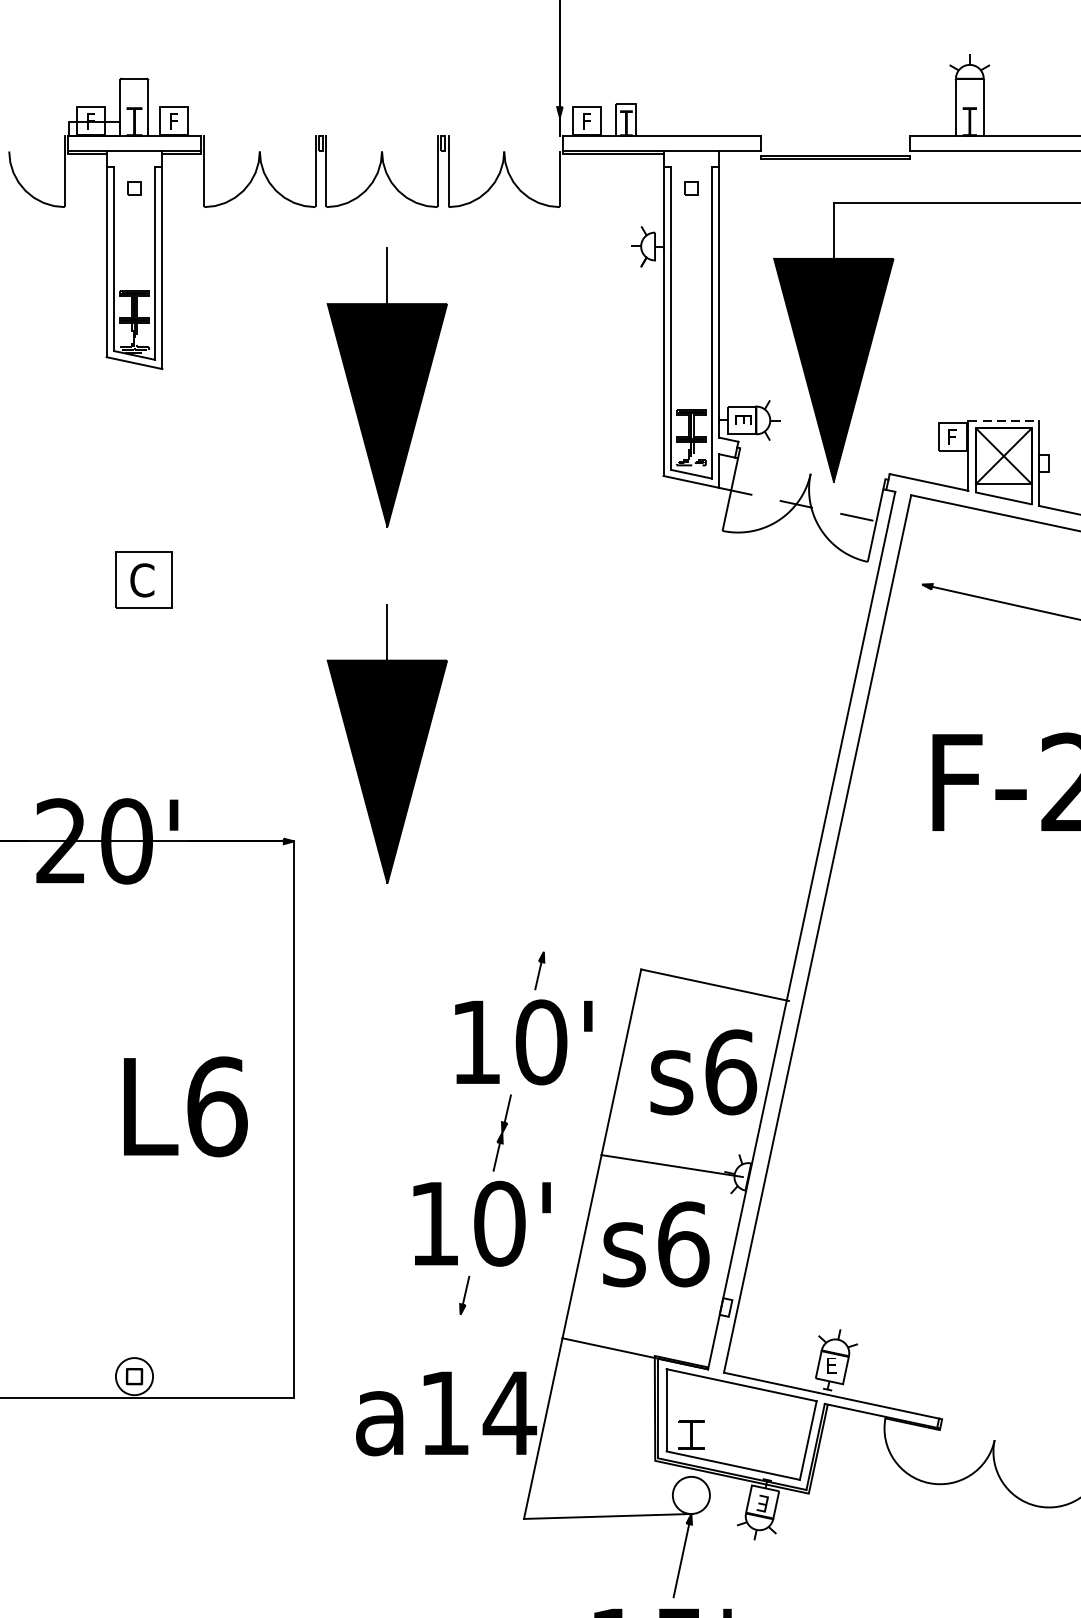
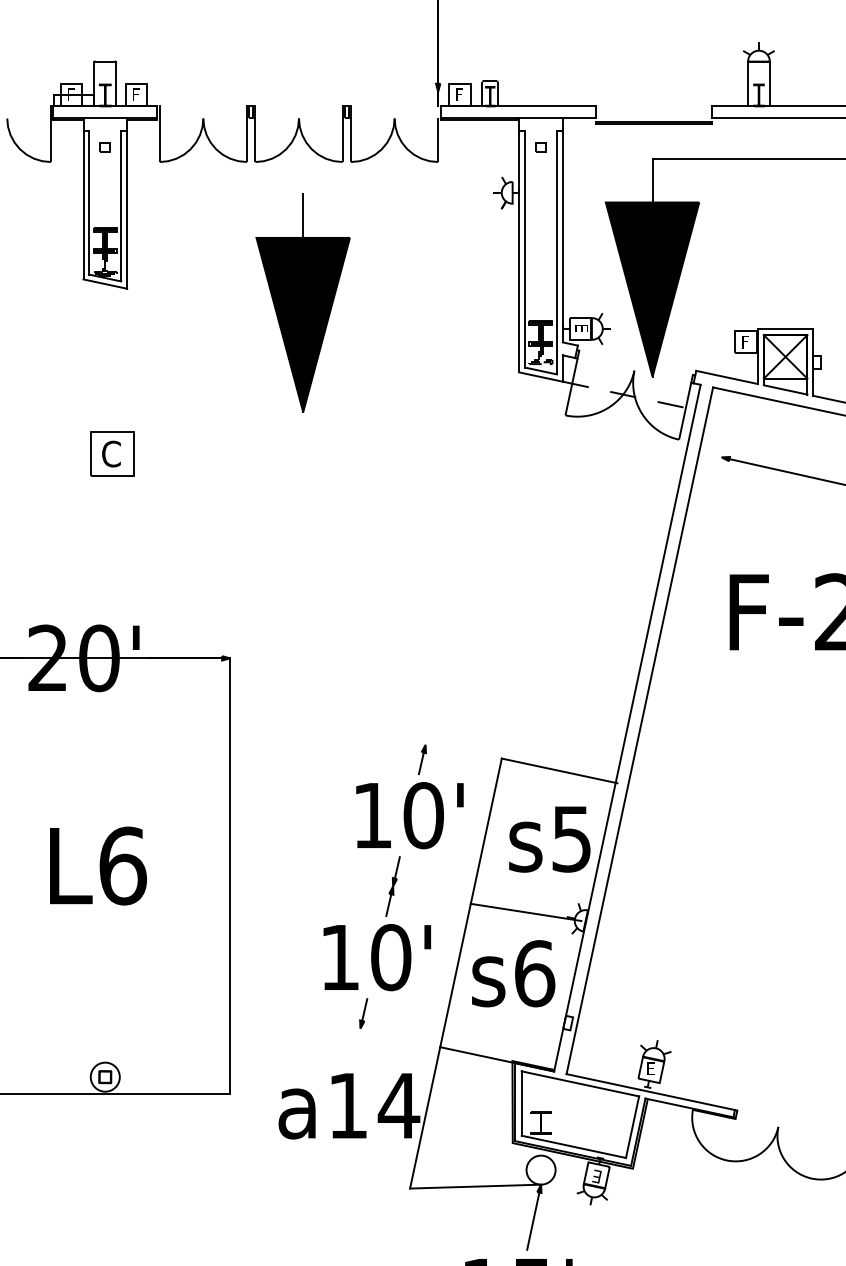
line: (1003, 421) -> (785, 329), dashed -> solid
part: (386, 743) -> (302, 581), removed
text: (731, 1071) -> (572, 838), s6 -> s5
text: (185, 1106) -> (98, 865), moved

